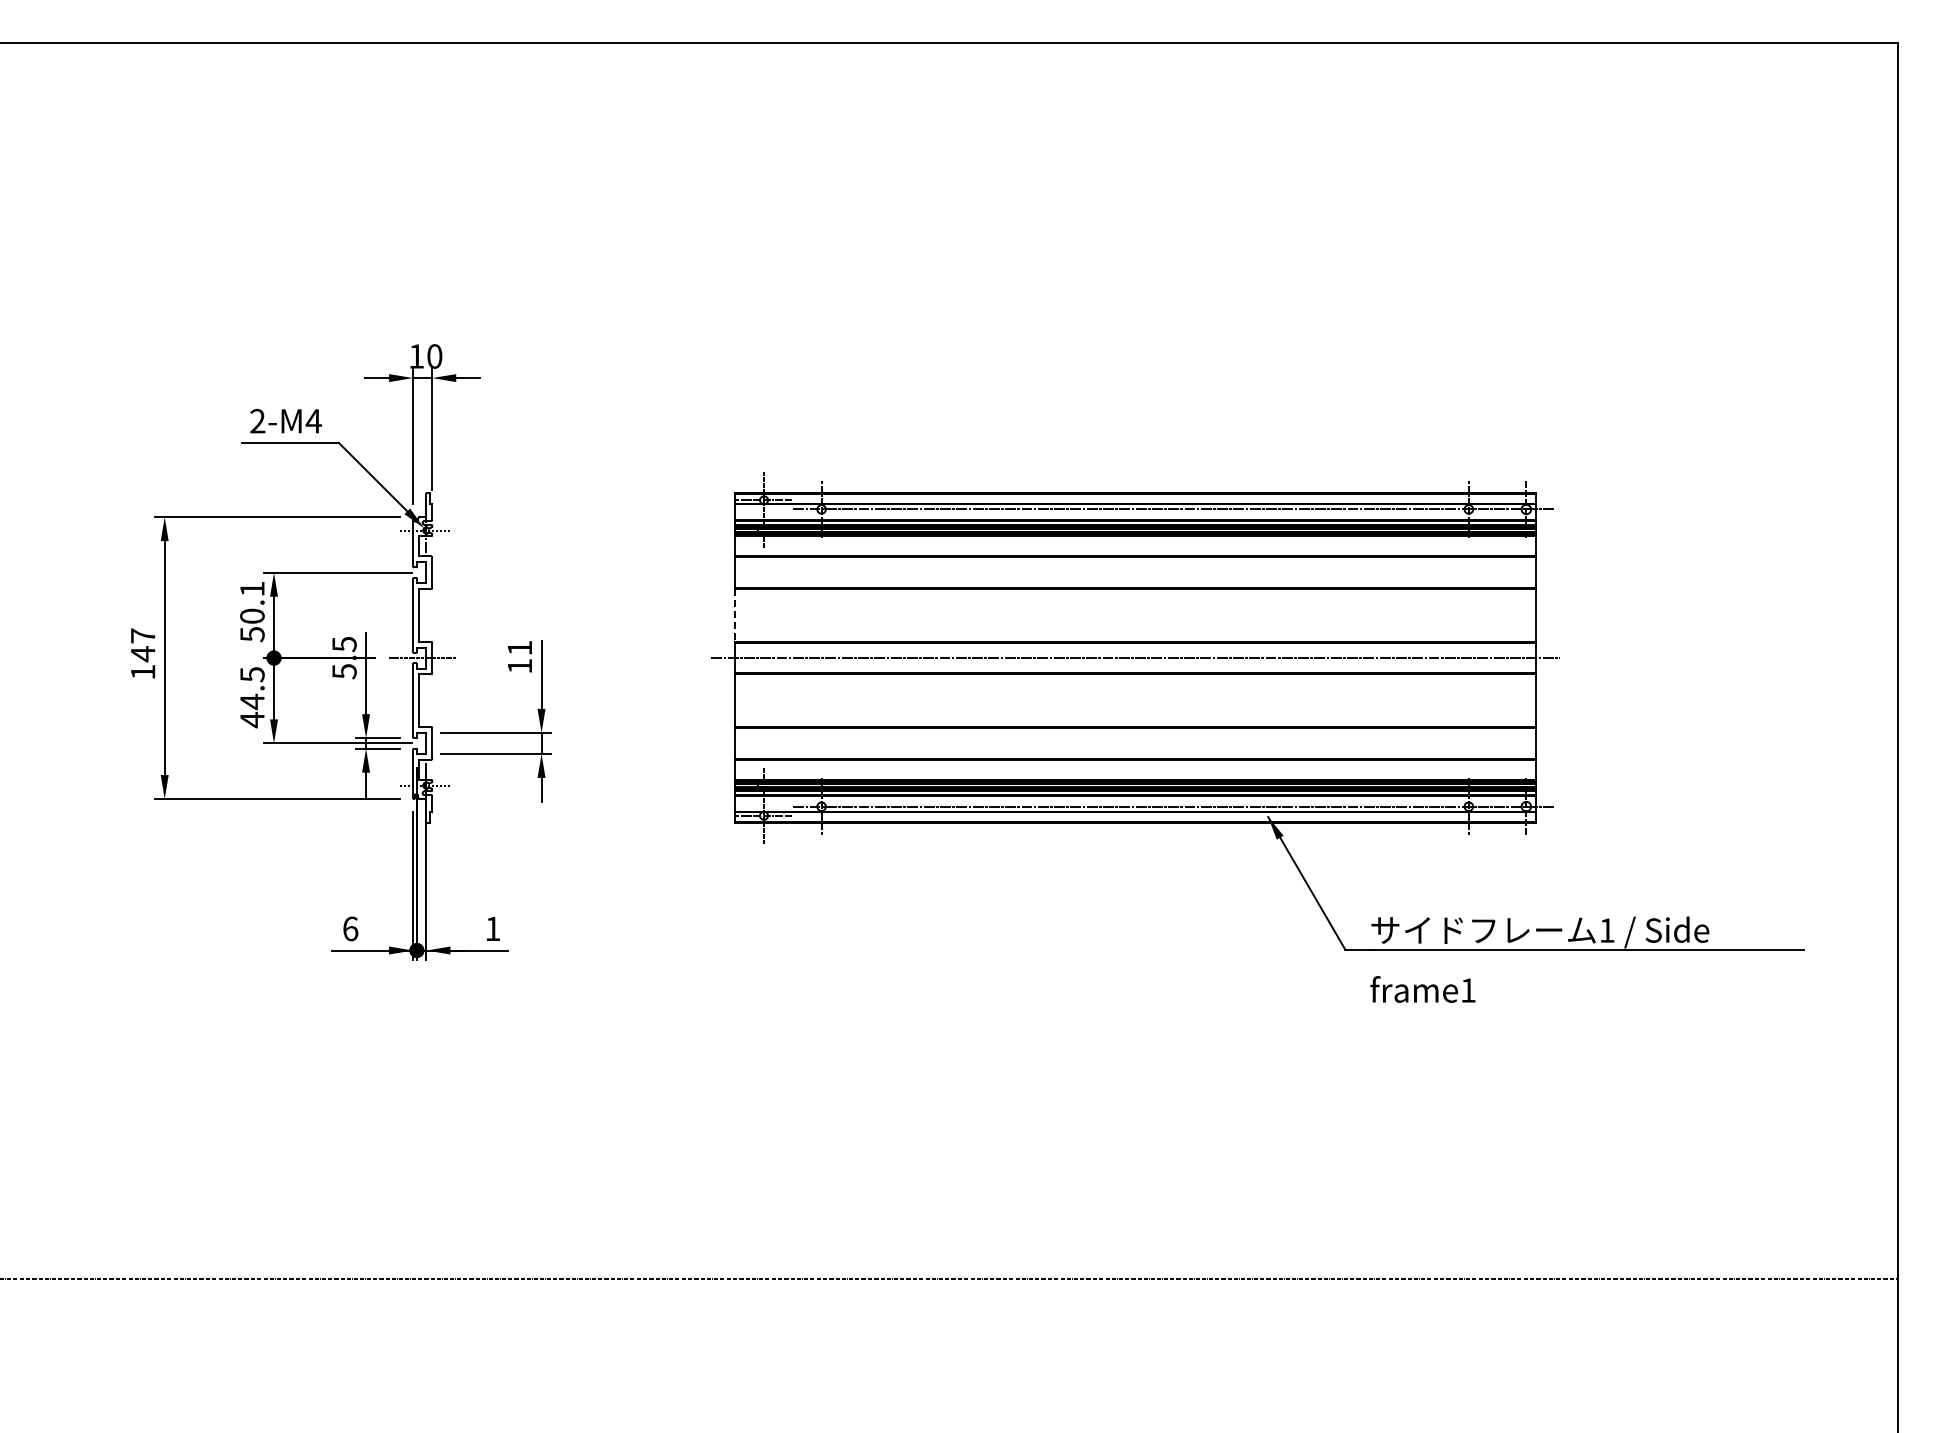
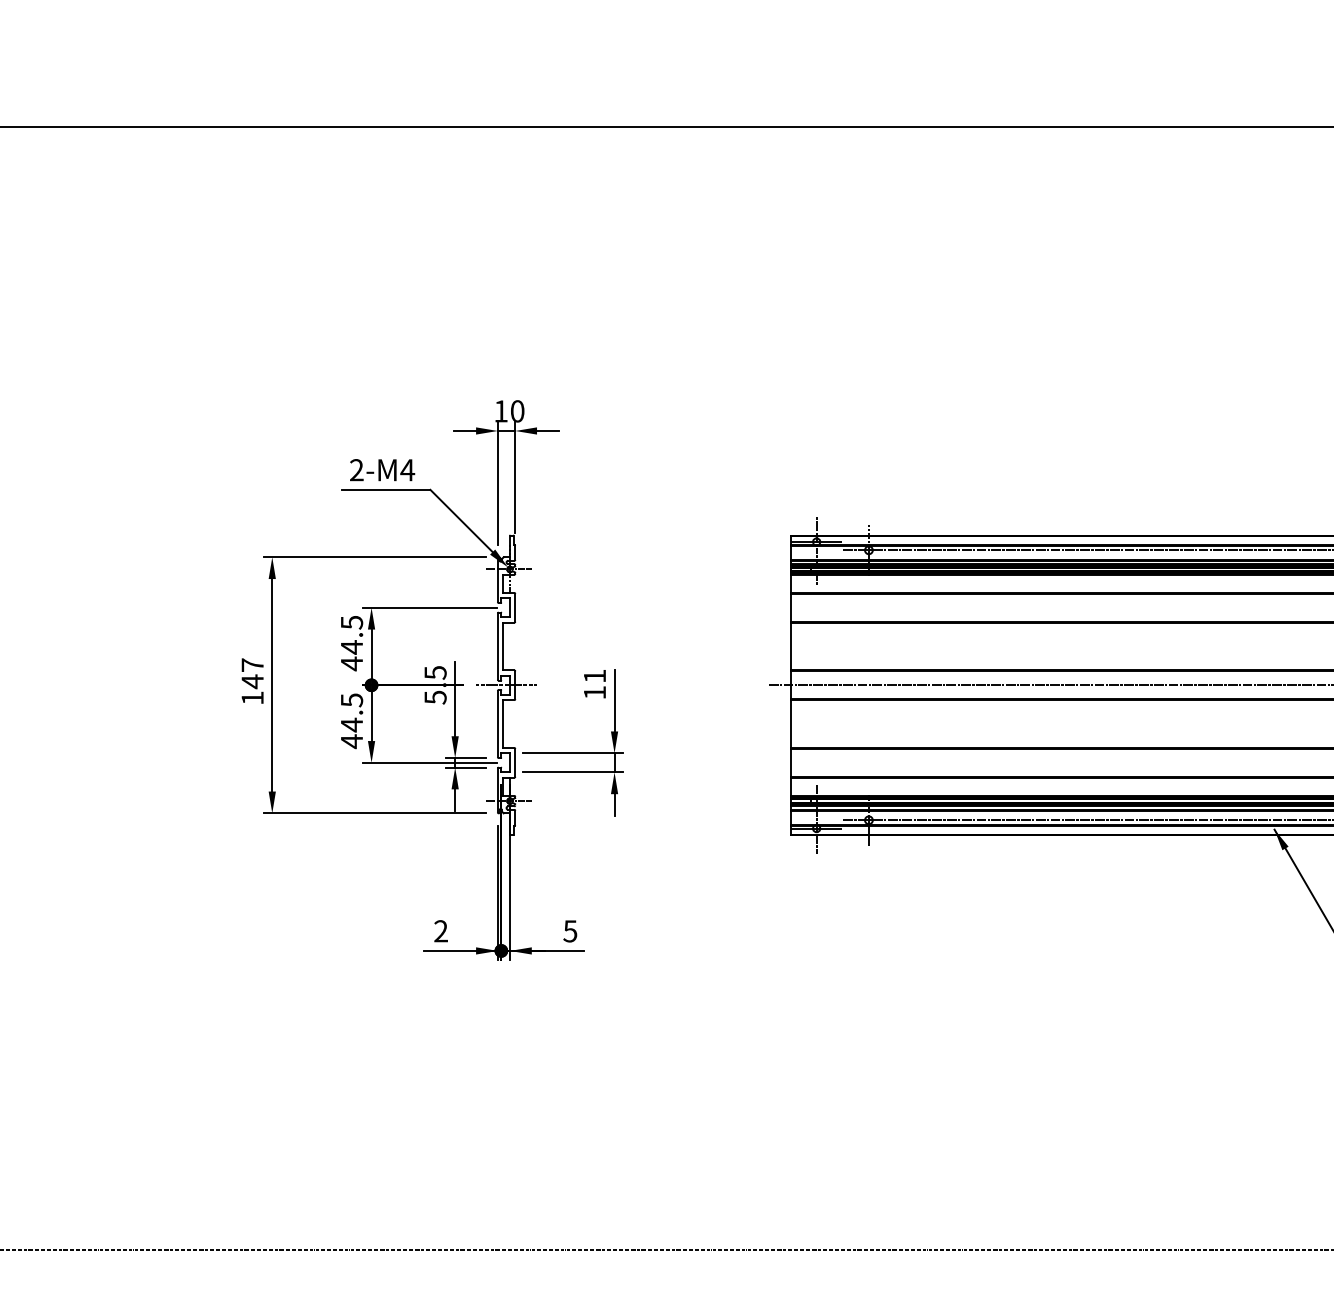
text: (252, 611) -> (352, 643), 50.1 -> 44.5
line: (735, 615) -> (790, 646), dashed -> solid
text: (350, 928) -> (441, 930), 6 -> 2
text: (492, 929) -> (570, 931), 1 -> 5

